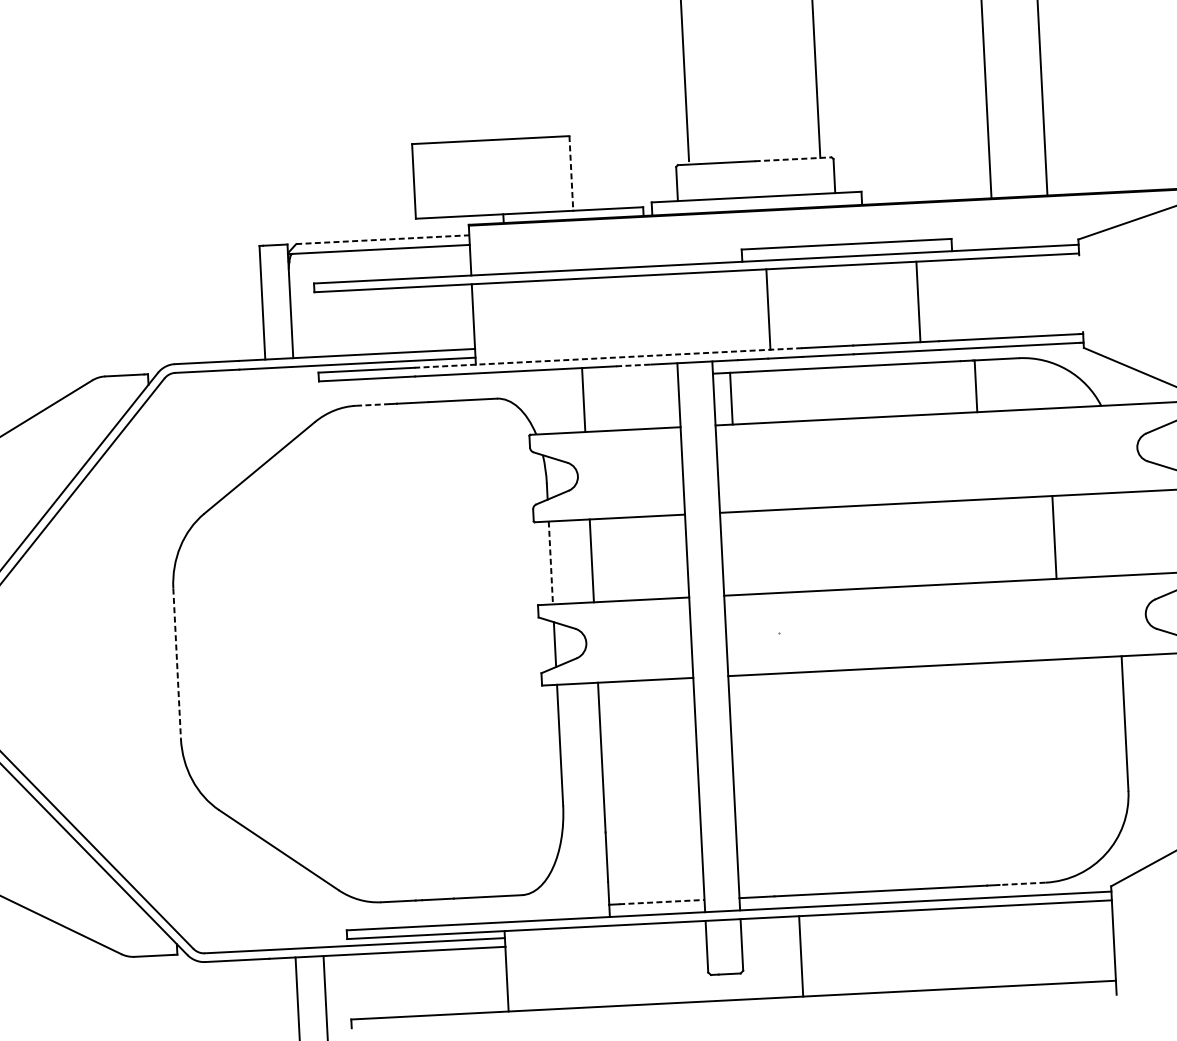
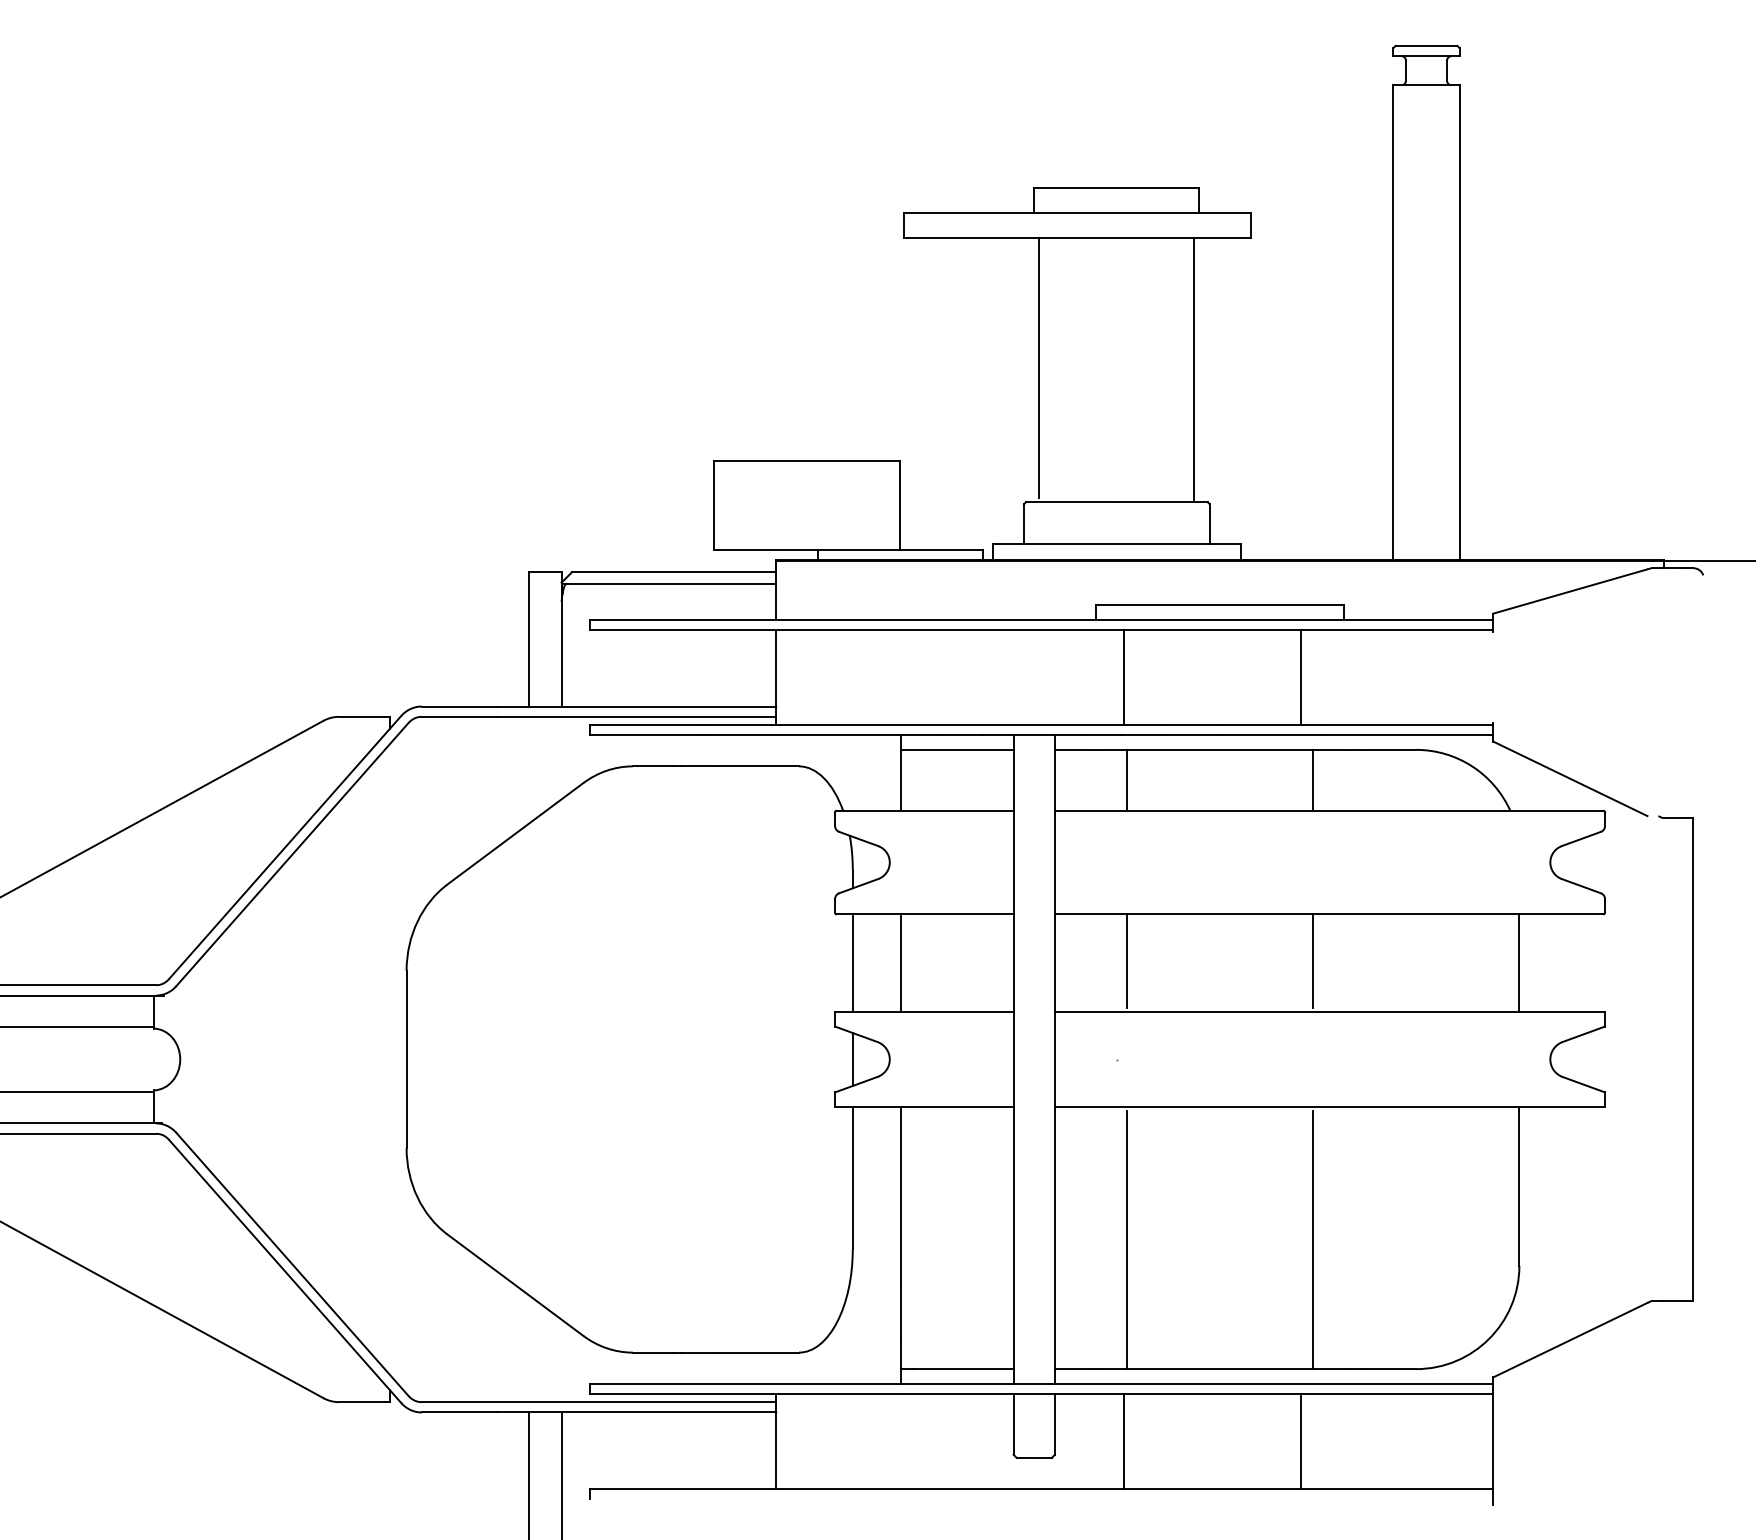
line: (793, 159) -> (1162, 502), dashed -> solid
line: (571, 174) -> (900, 506), dashed -> solid
line: (383, 239) -> (674, 572), dashed -> solid
line: (608, 358) -> (932, 725), dashed -> solid
line: (634, 365) -> (962, 735), dashed -> solid
line: (630, 377) -> (957, 749), added
line: (975, 385) -> (1312, 779), moved
line: (731, 397) -> (1127, 779), moved
line: (373, 405) -> (653, 766), dashed -> solid
line: (1054, 537) -> (1519, 963), moved
line: (940, 541) -> (1312, 960), added
line: (783, 548) -> (1127, 960), added
line: (550, 563) -> (852, 963), dashed -> solid
line: (177, 663) -> (406, 1059), dashed -> solid
line: (952, 778) -> (1312, 1240), added
line: (795, 786) -> (1127, 1240), added
line: (1022, 884) -> (1388, 1369), dashed -> solid
line: (662, 902) -> (963, 1369), dashed -> solid
line: (951, 948) -> (1301, 1440), added

